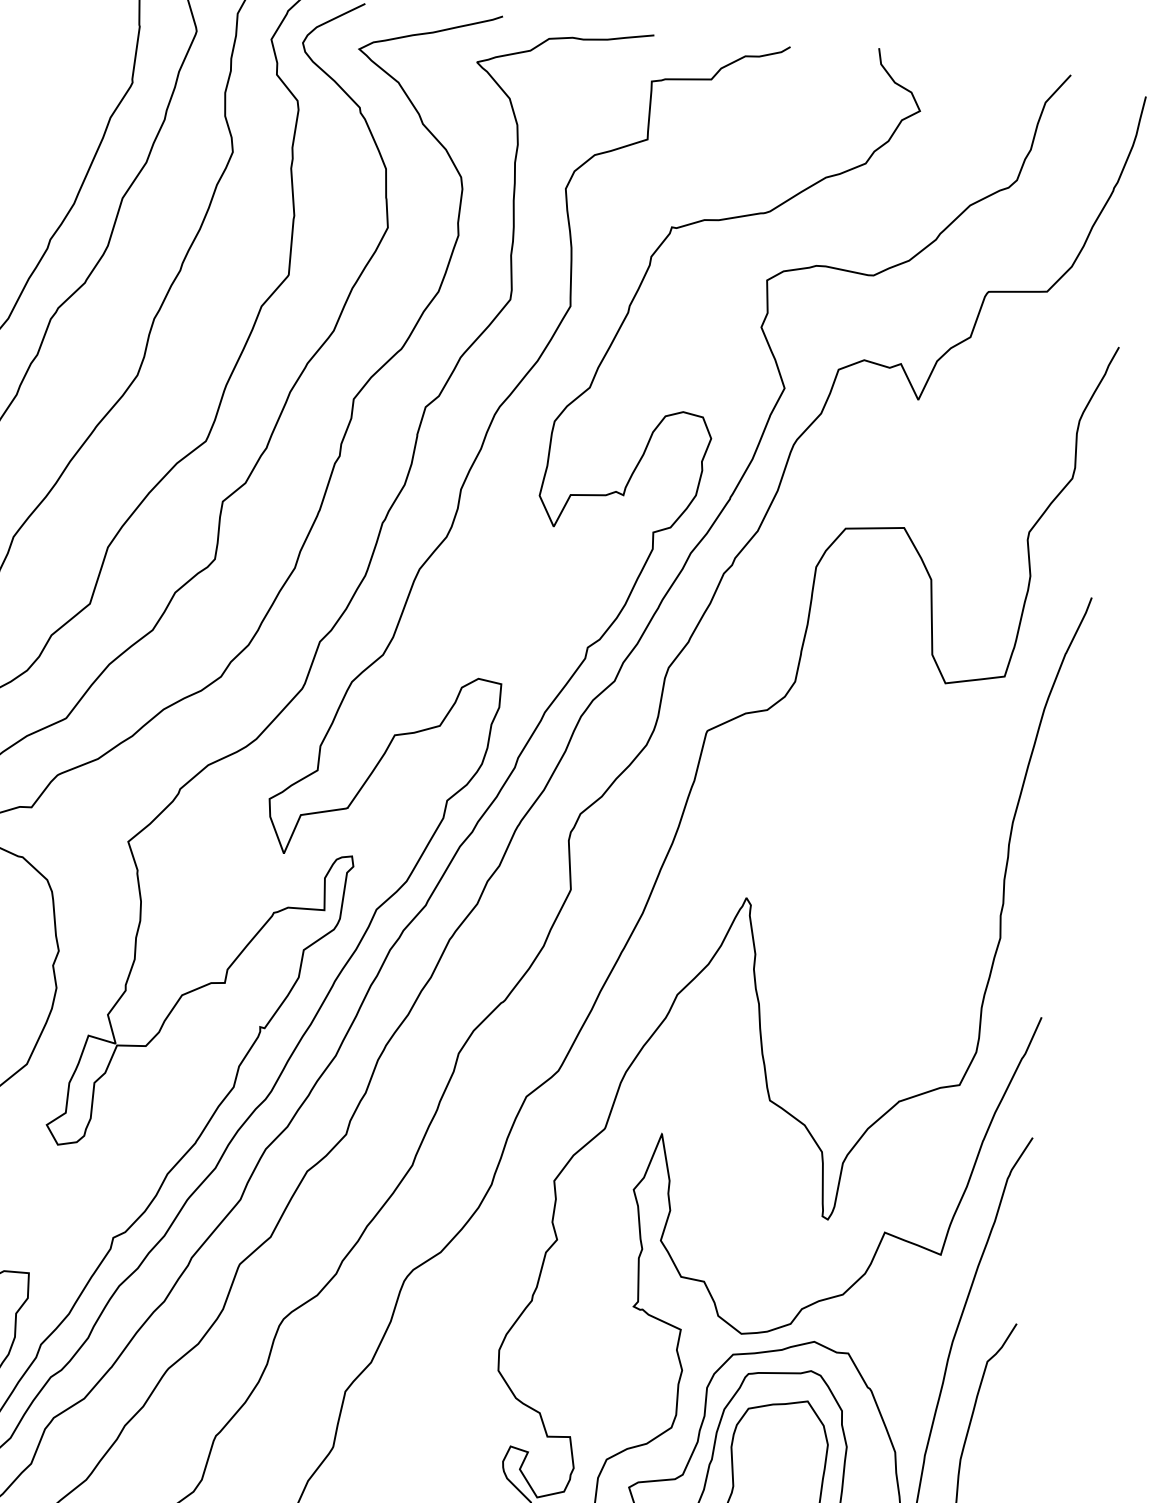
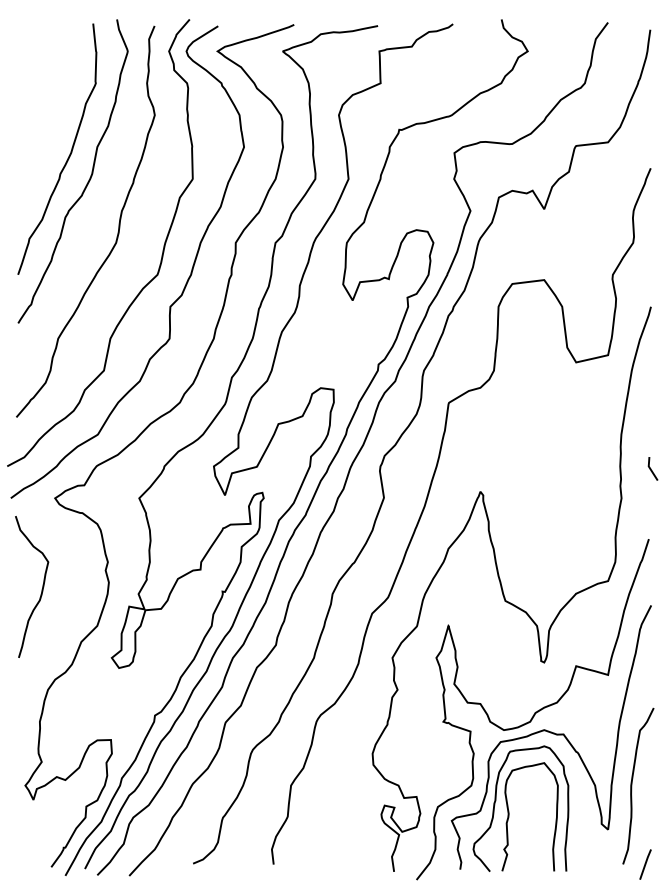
line: (1060, 890) -> (651, 468), added

